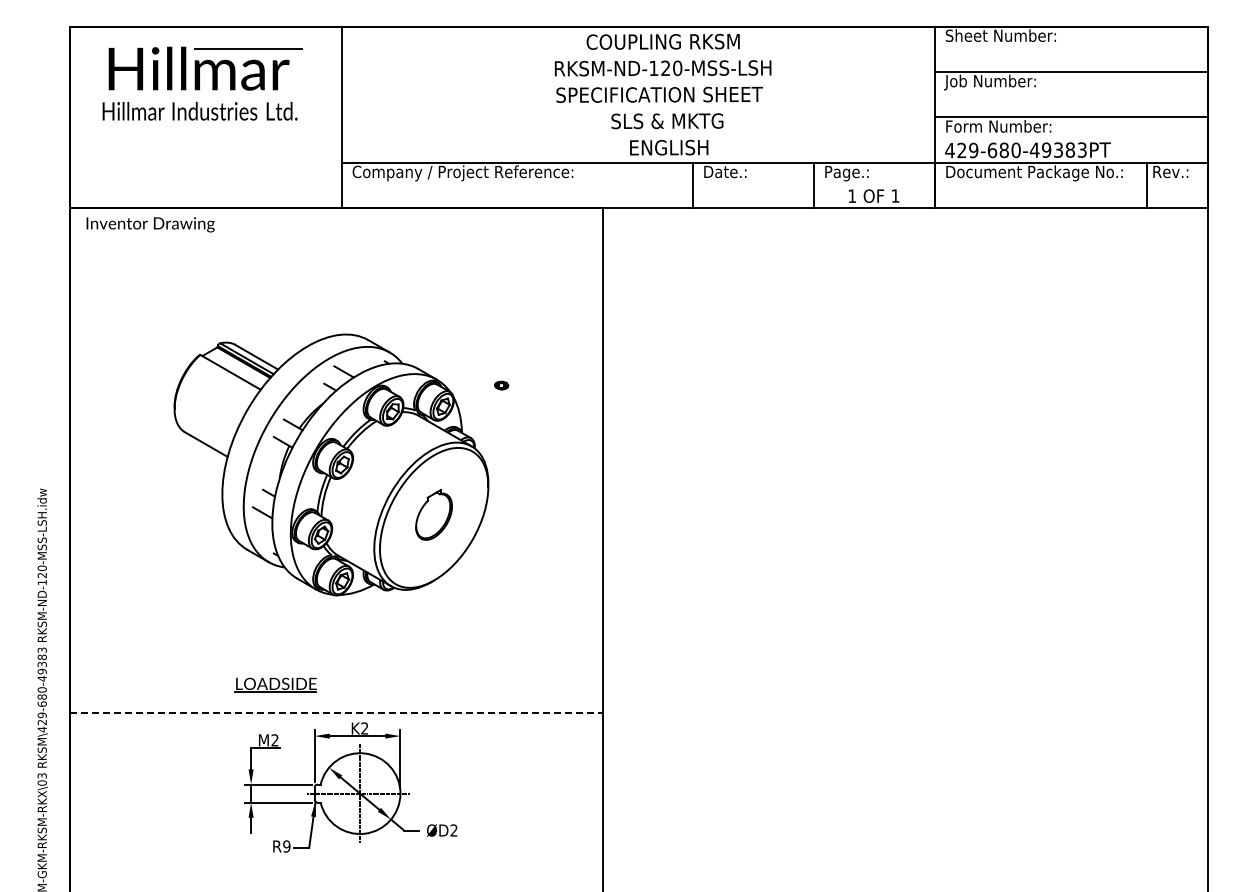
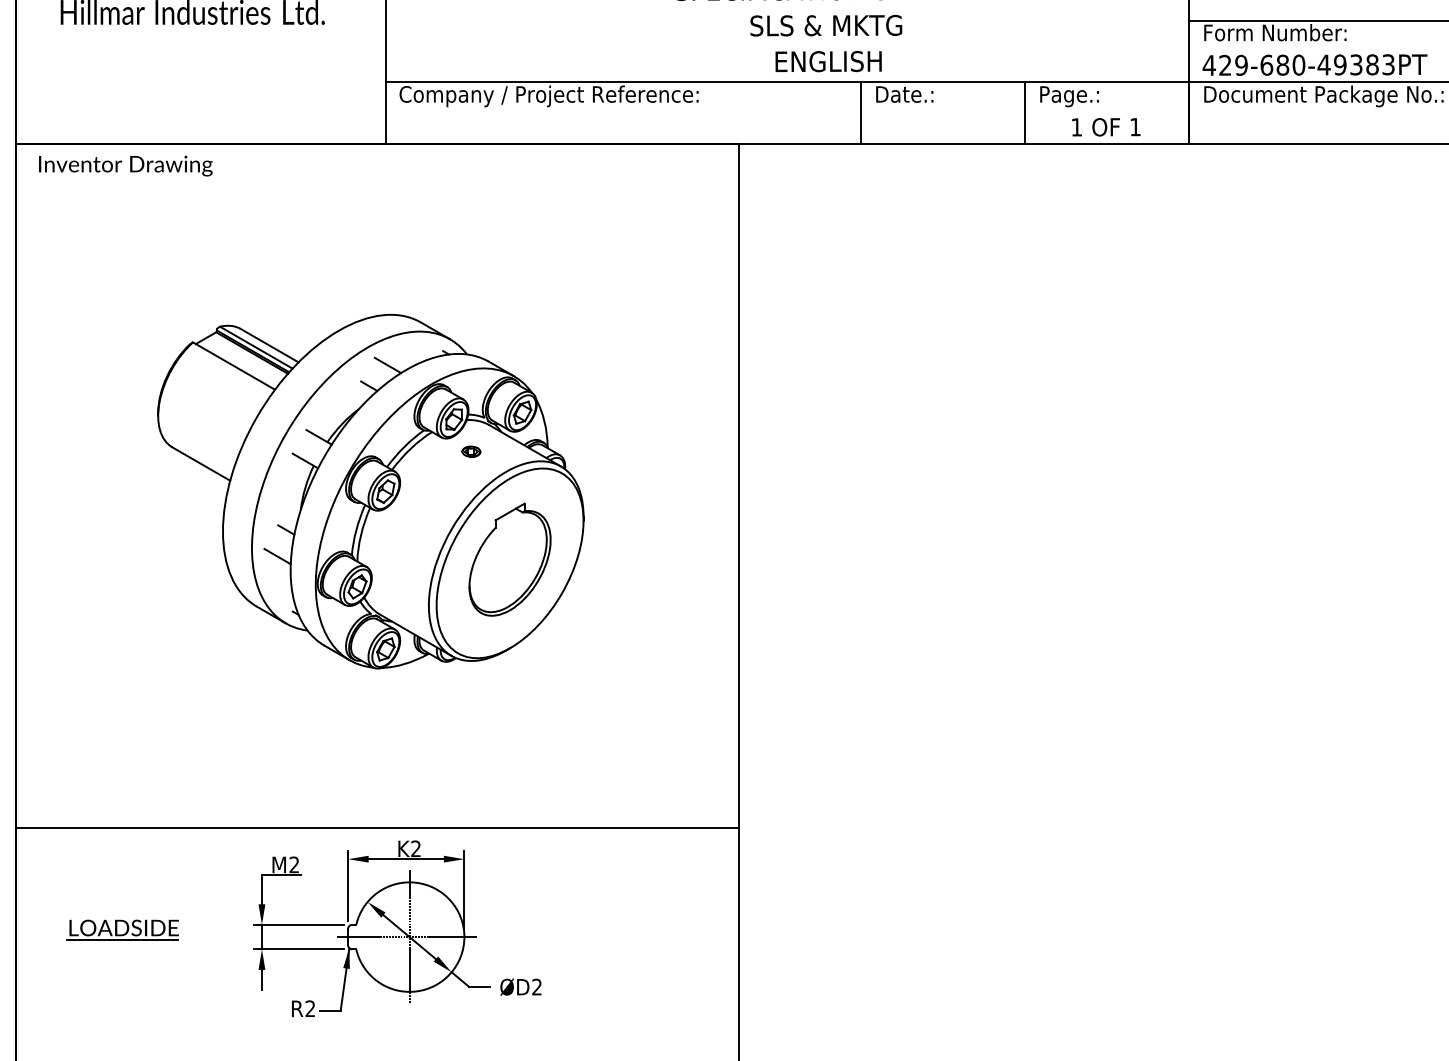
part: (501, 385) -> (471, 451), moved
part: (433, 514) -> (509, 558), size x1.67
part: (275, 684) -> (122, 928), moved
line: (336, 713) -> (377, 828), dashed -> solid
text: (286, 846) -> (309, 1008), R9 -> R2

